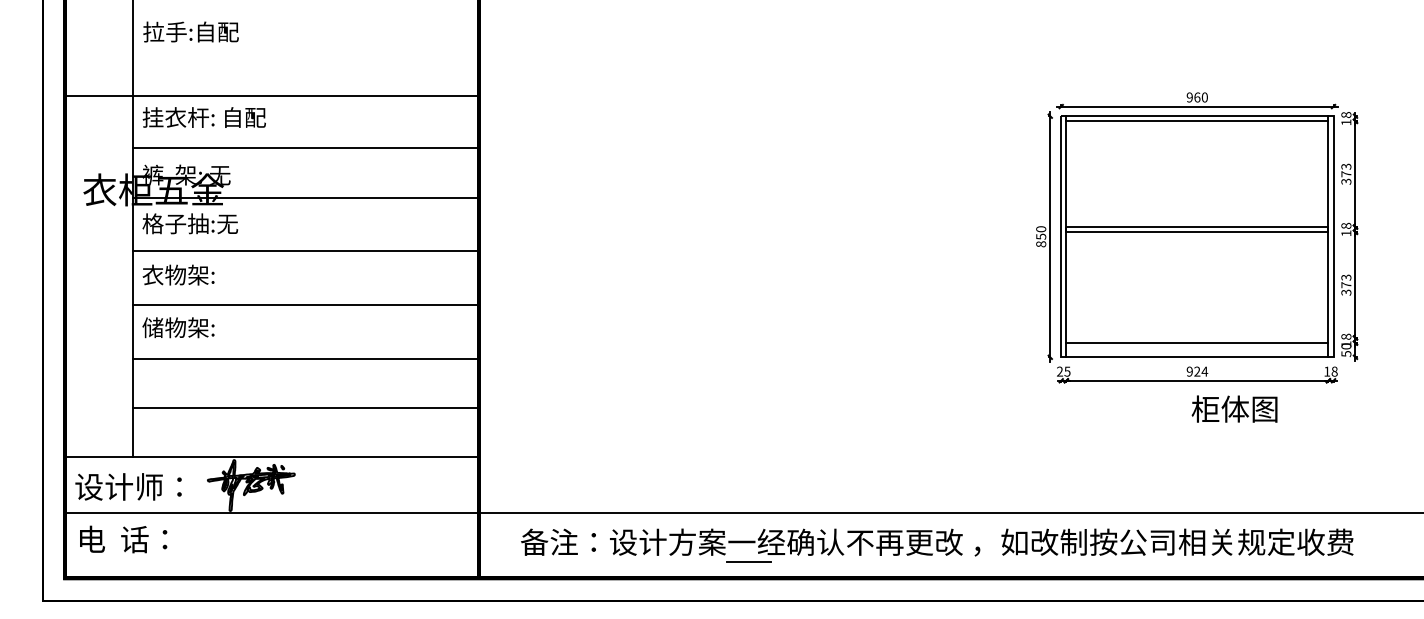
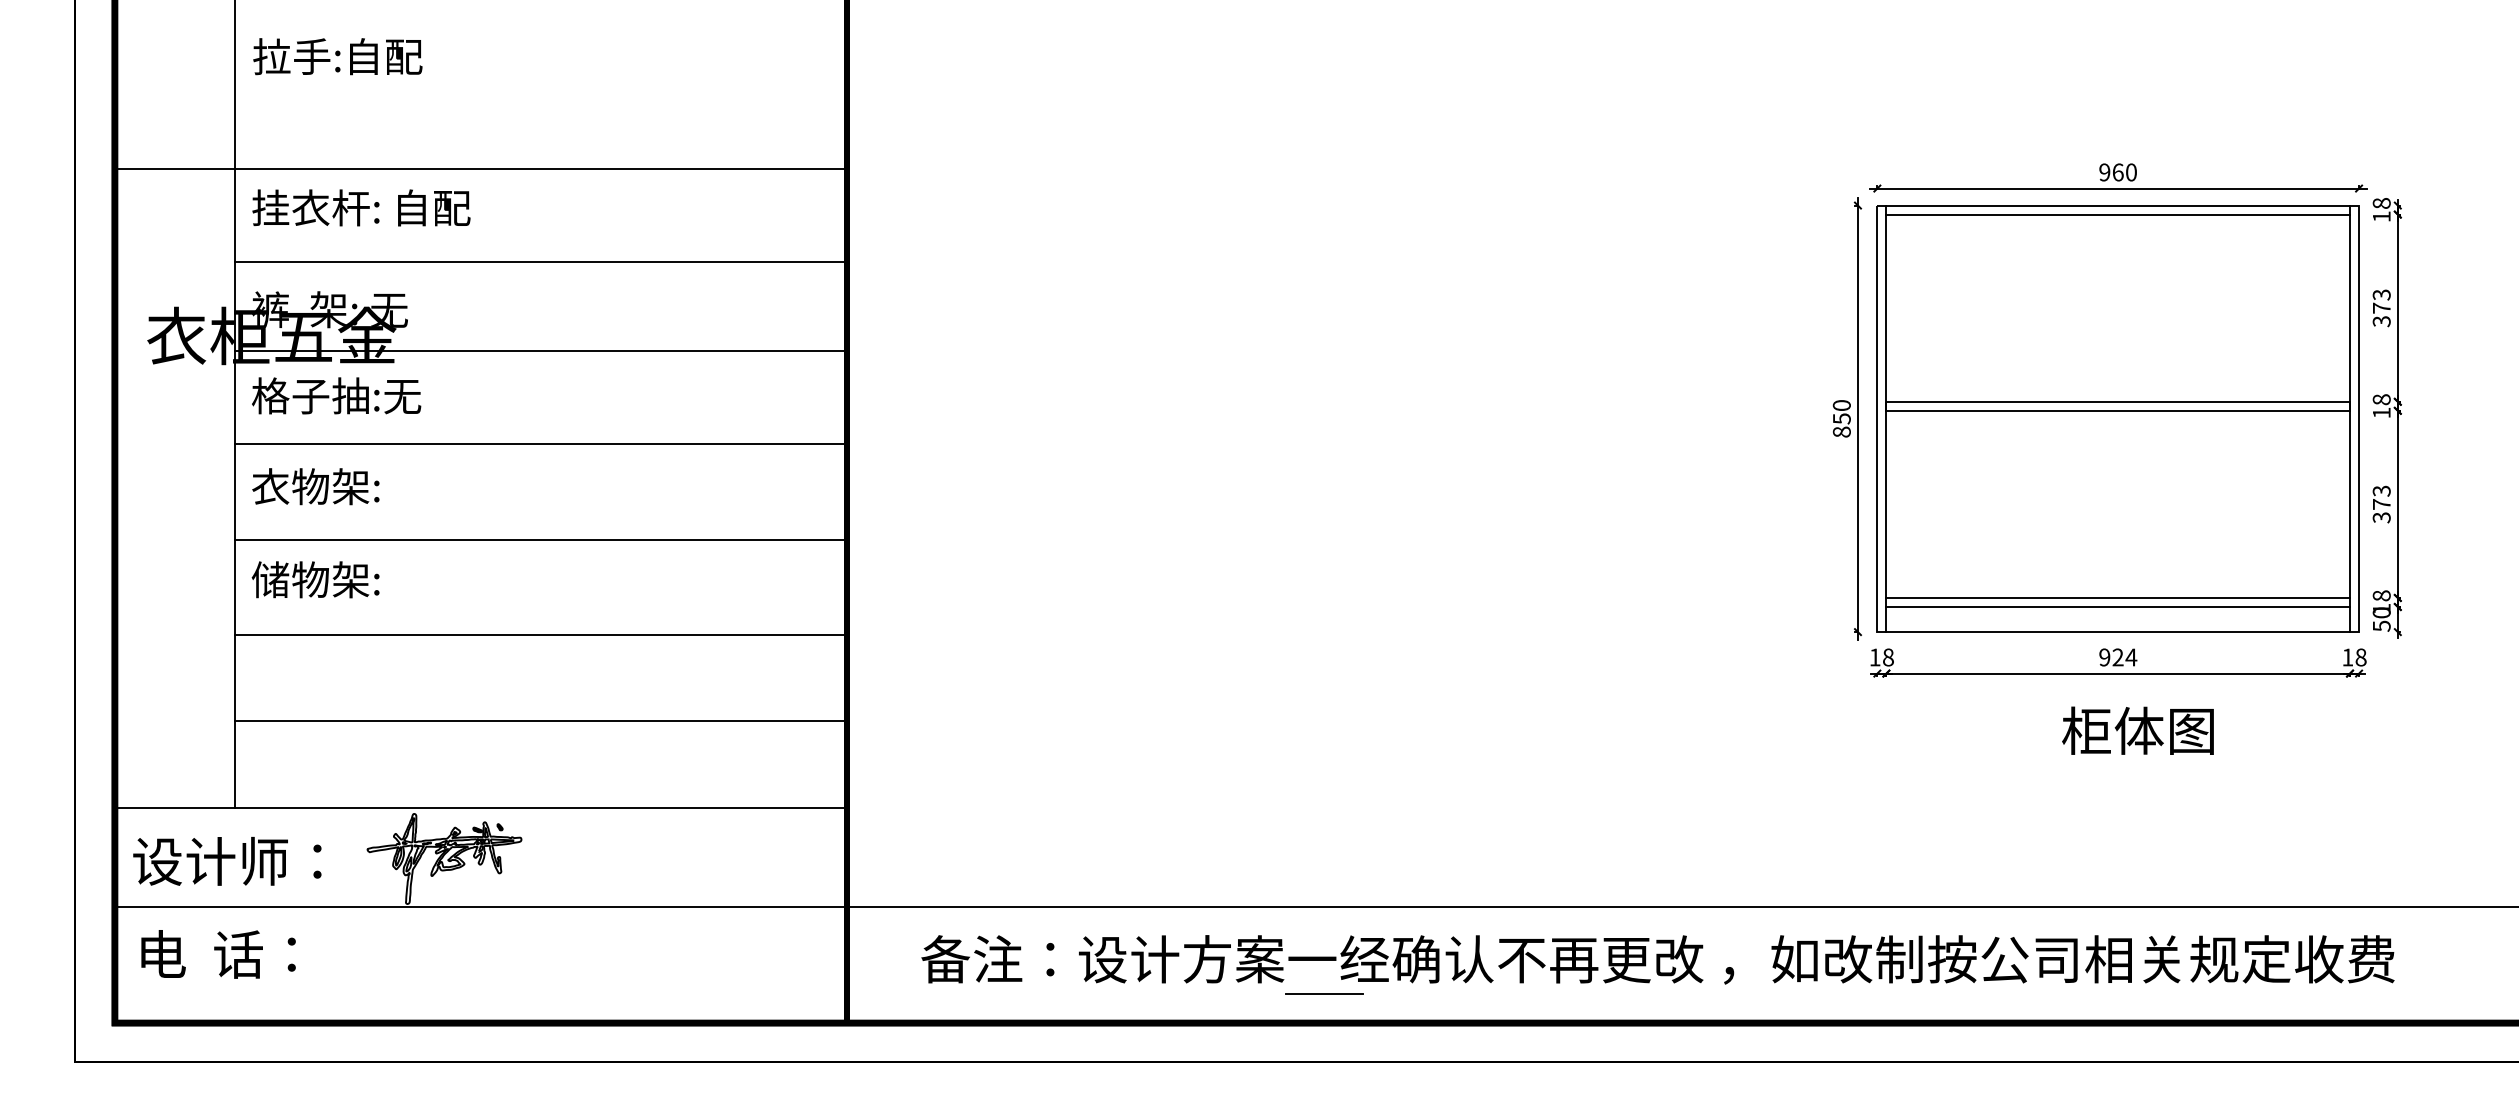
line: (1197, 338) -> (2118, 598), added
text: (1063, 371) -> (1881, 657), 25 -> 18
text: (1234, 408) -> (2137, 729), moved

